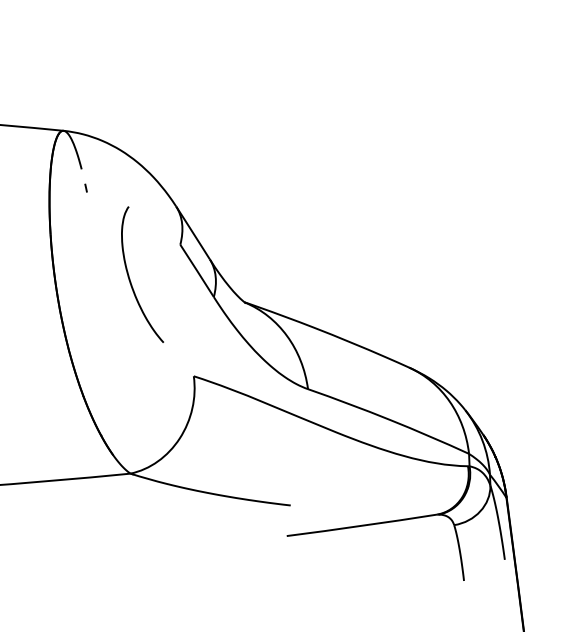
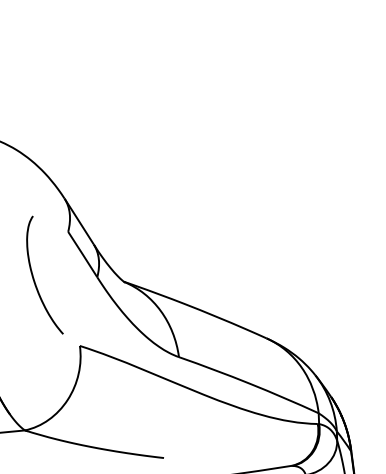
part: (130, 278) -> (34, 278), moved

